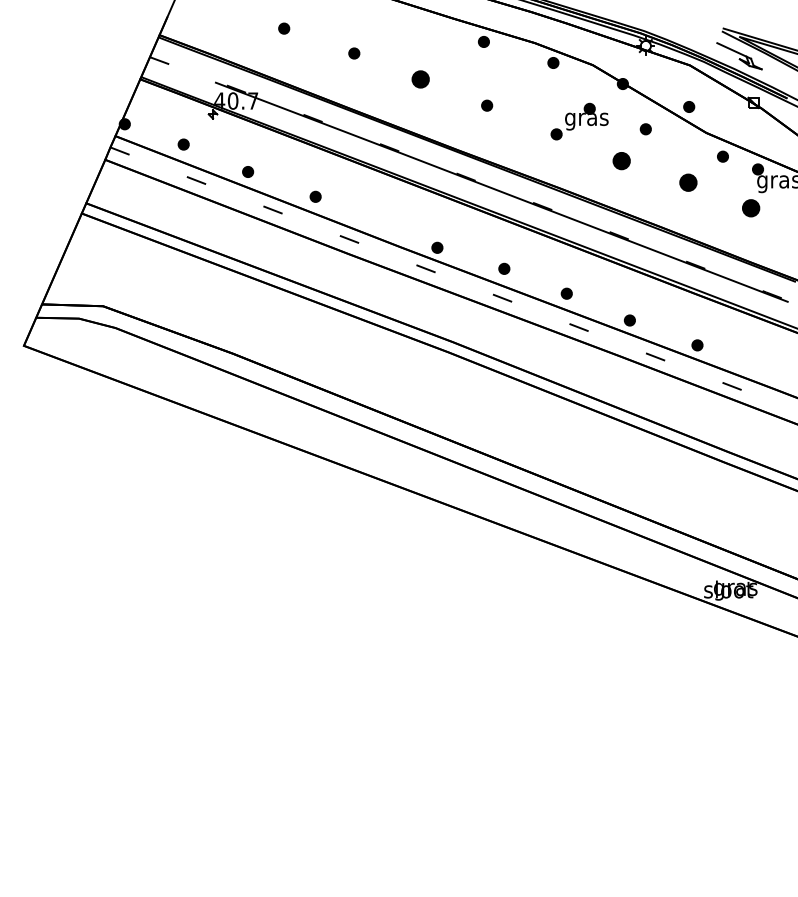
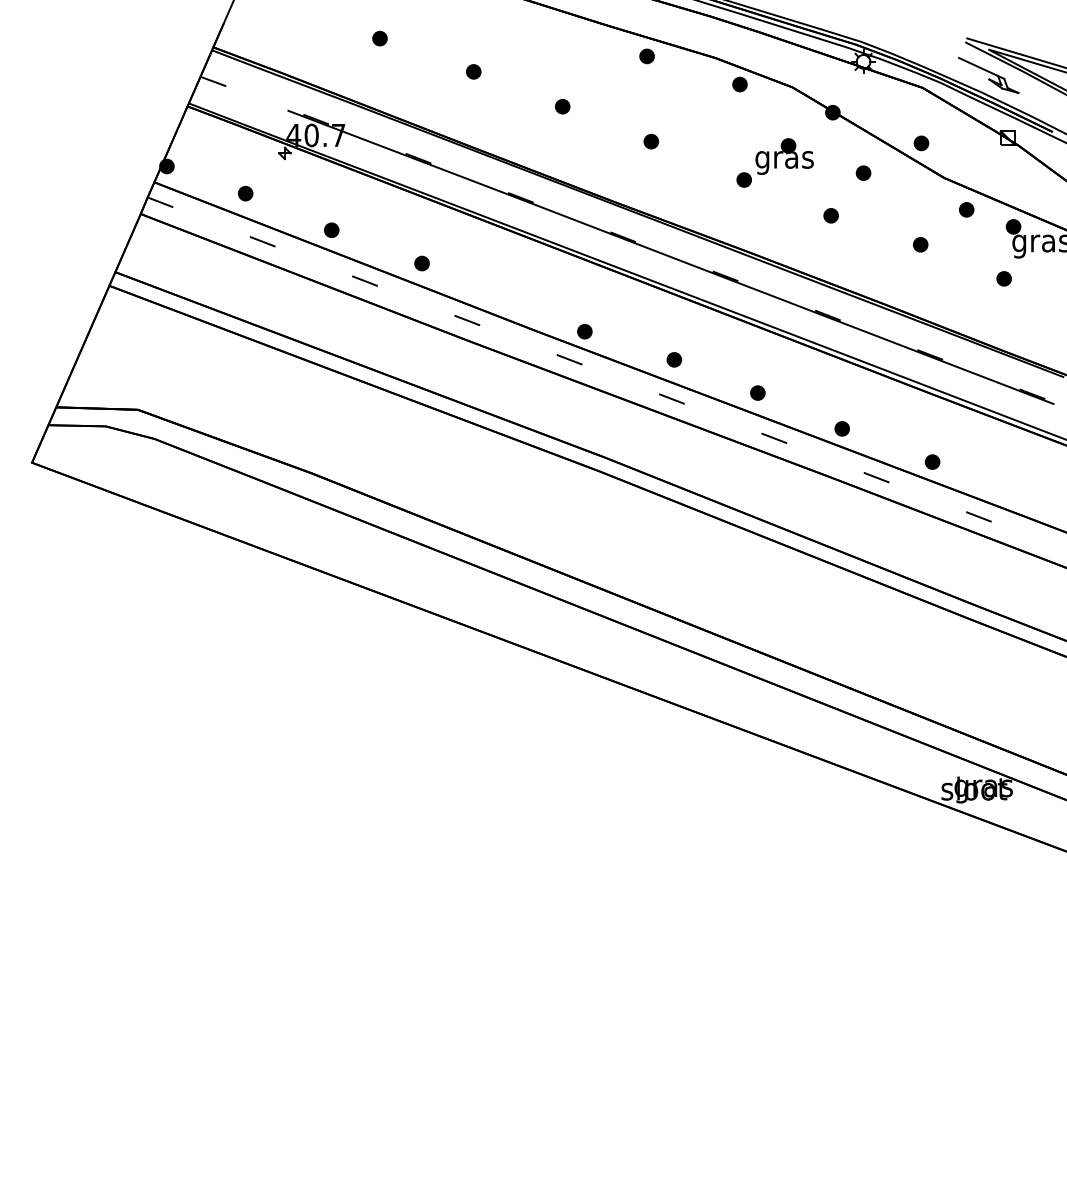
part: (420, 79) -> (562, 106), size x0.62
part: (621, 160) -> (830, 215), size x0.62
part: (688, 182) -> (920, 244), size x0.62
part: (750, 208) -> (1003, 278), size x0.62

